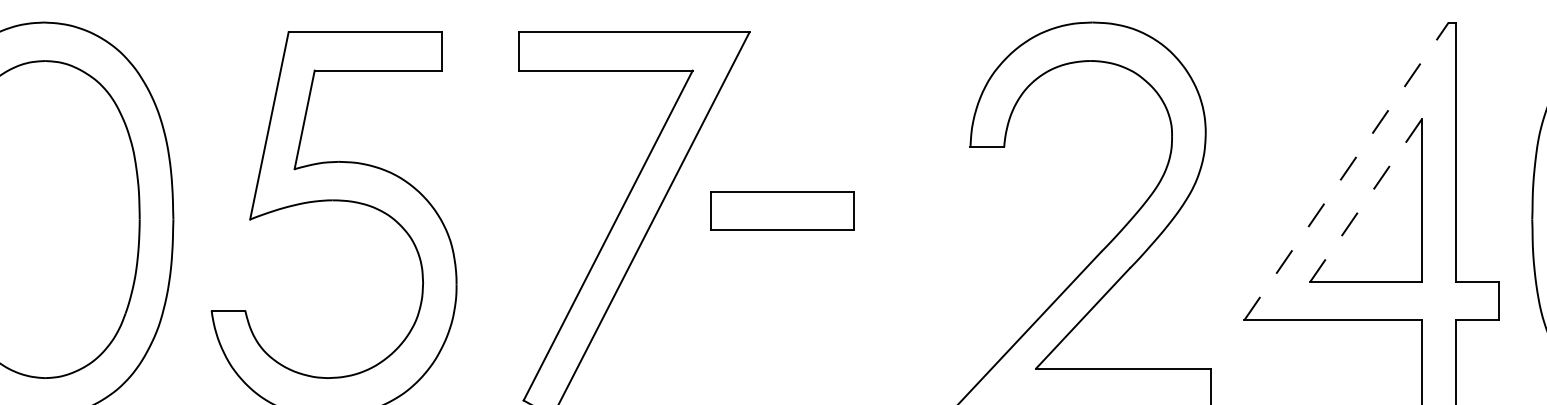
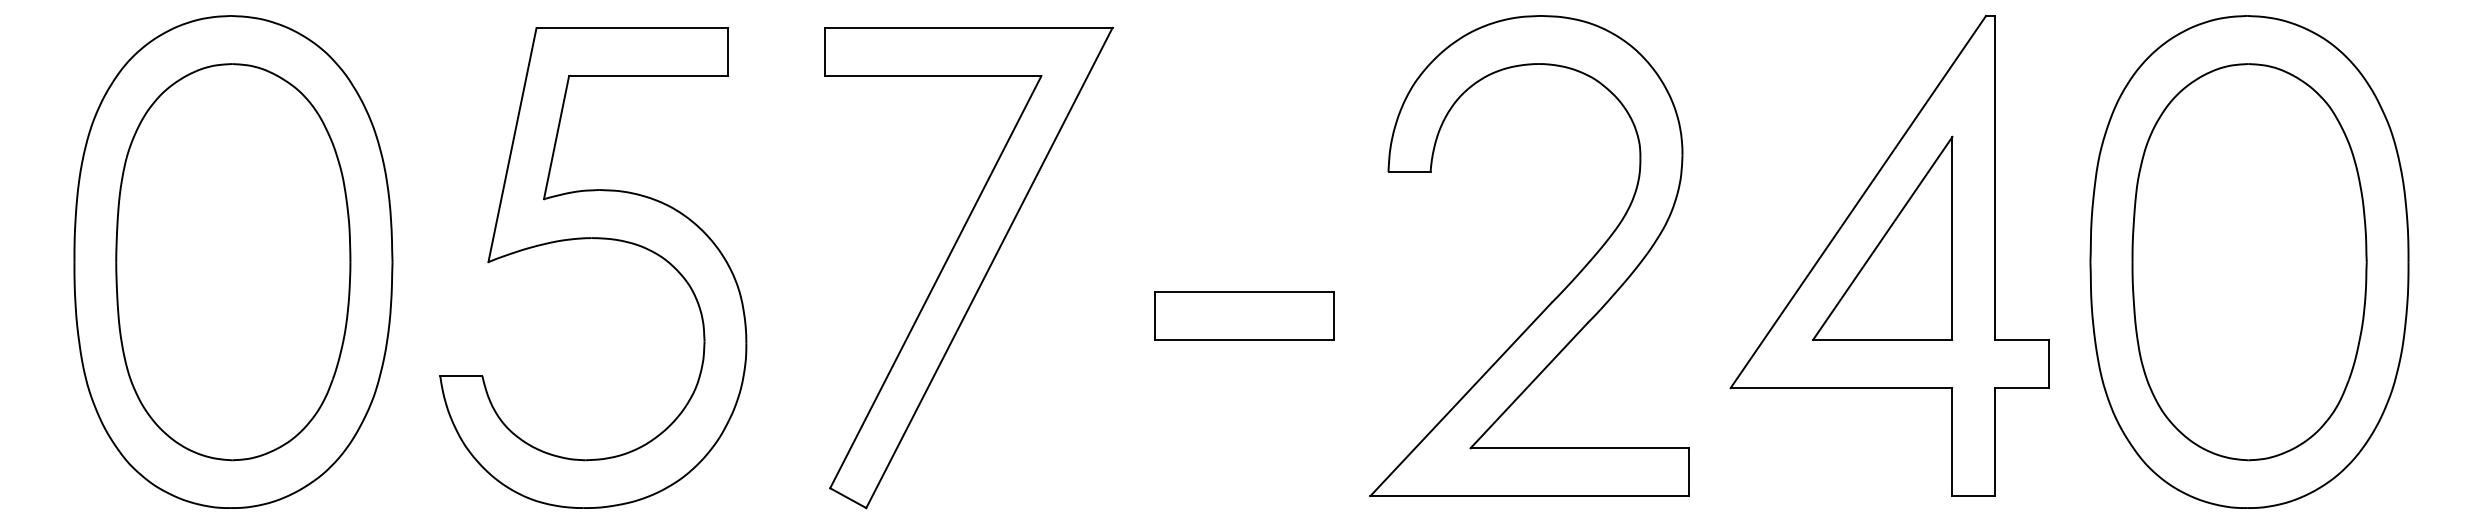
line: (1346, 171) -> (1858, 202), dashed -> solid
line: (1365, 200) -> (1882, 238), dashed -> solid
part: (782, 210) -> (1244, 315), moved

